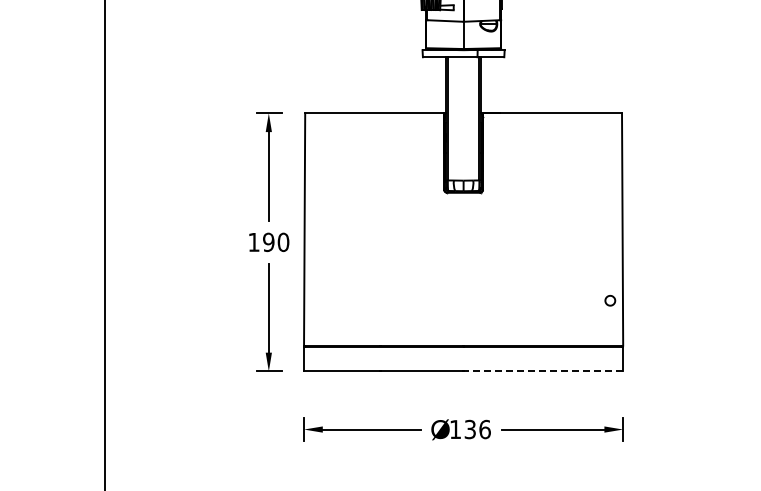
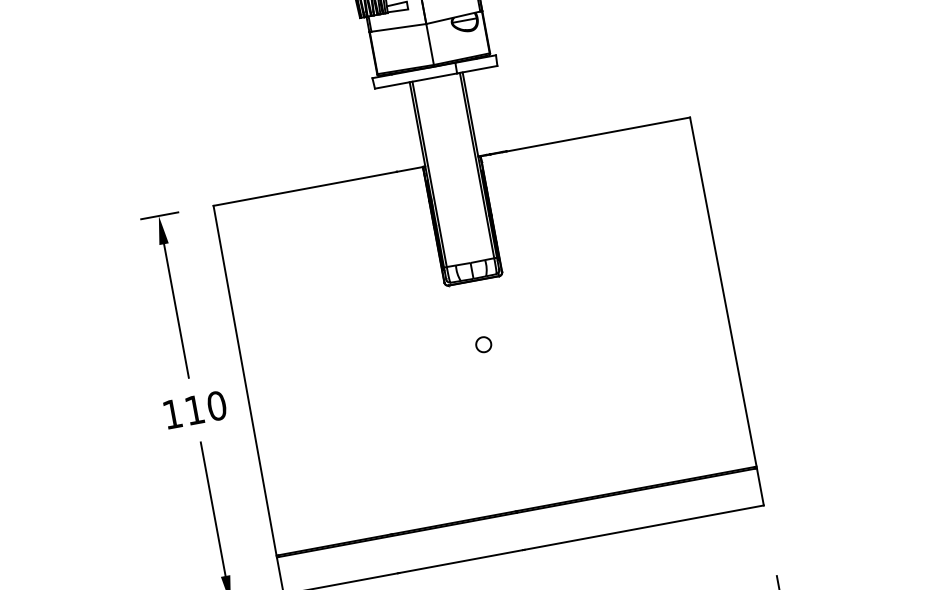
text: (268, 242) -> (194, 410), 190 -> 110
part: (610, 300) -> (483, 344), moved
line: (543, 371) -> (643, 527), dashed -> solid

